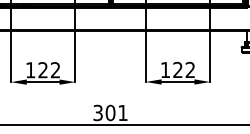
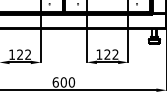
text: (110, 113) -> (63, 82), 301 -> 600

